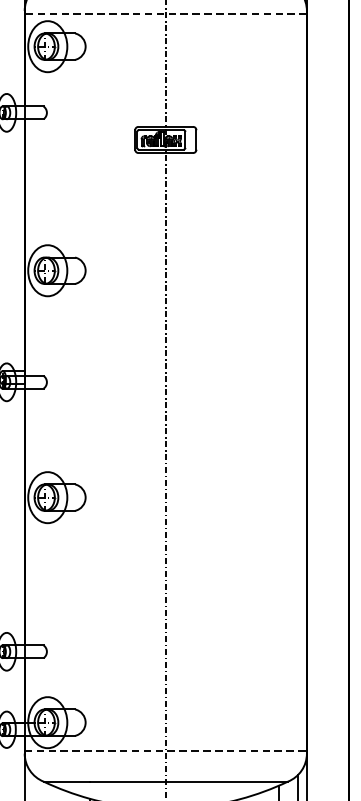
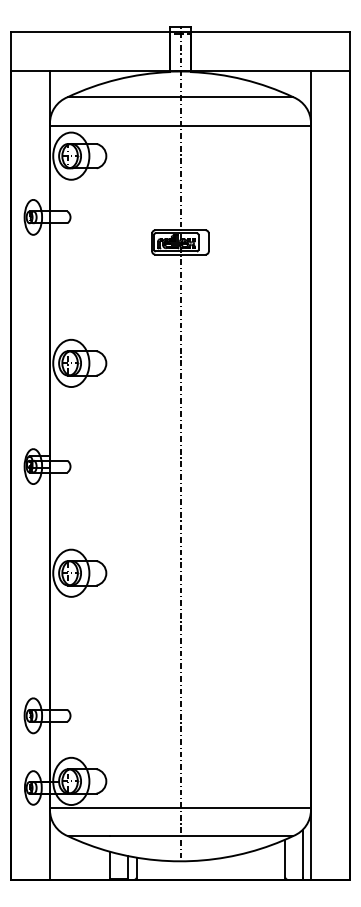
line: (165, 13) -> (180, 125), dashed -> solid
line: (165, 750) -> (180, 807), dashed -> solid

